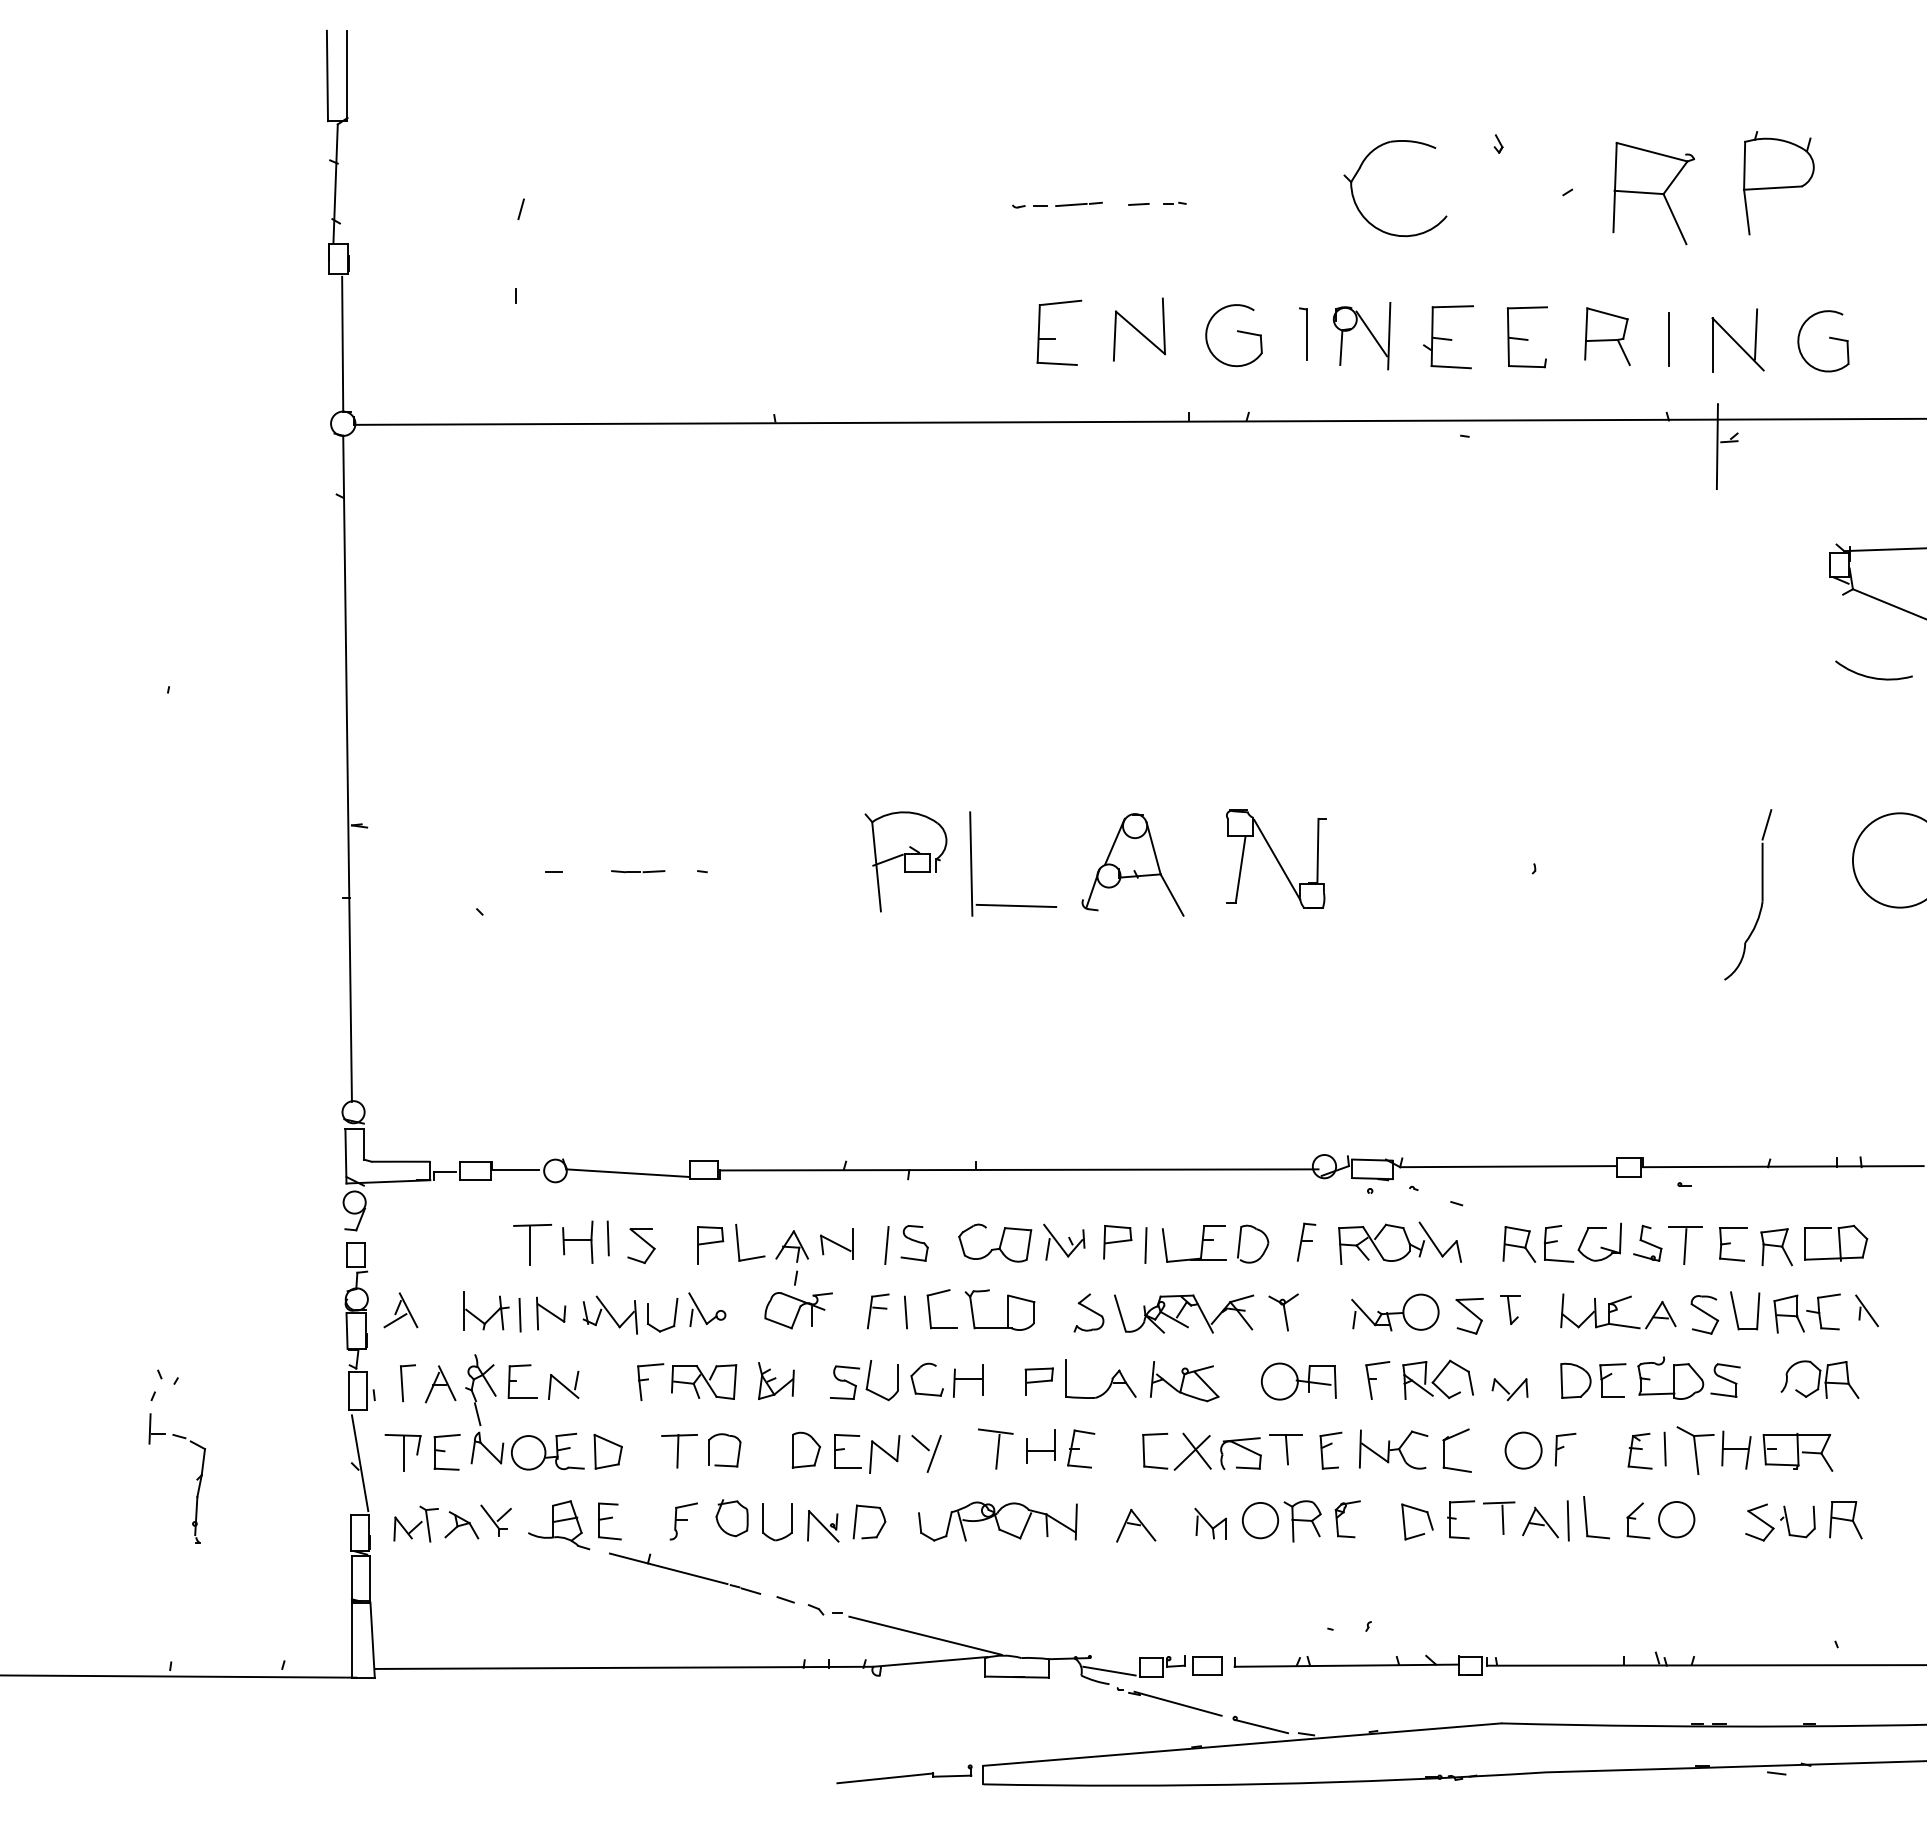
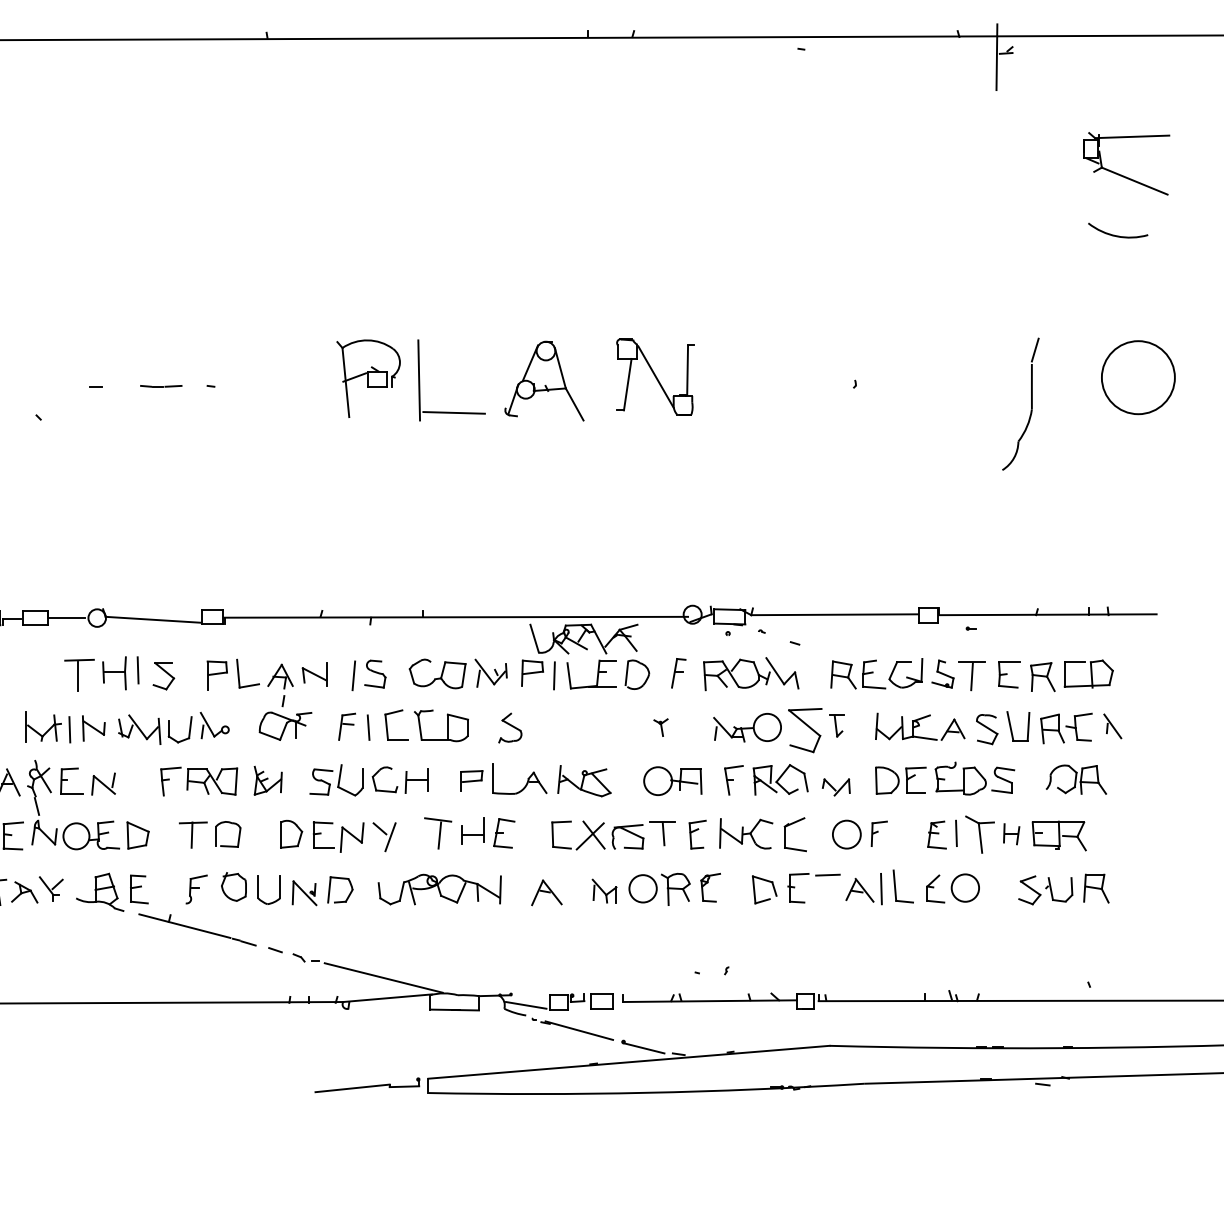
part: (1283, 1312) -> (660, 727), size x0.6
part: (1184, 1313) -> (584, 638), moved
part: (1469, 1316) -> (804, 730), size x1.6
part: (1736, 1449) -> (1011, 833), size x0.7
line: (1502, 1519) -> (830, 887), removed

